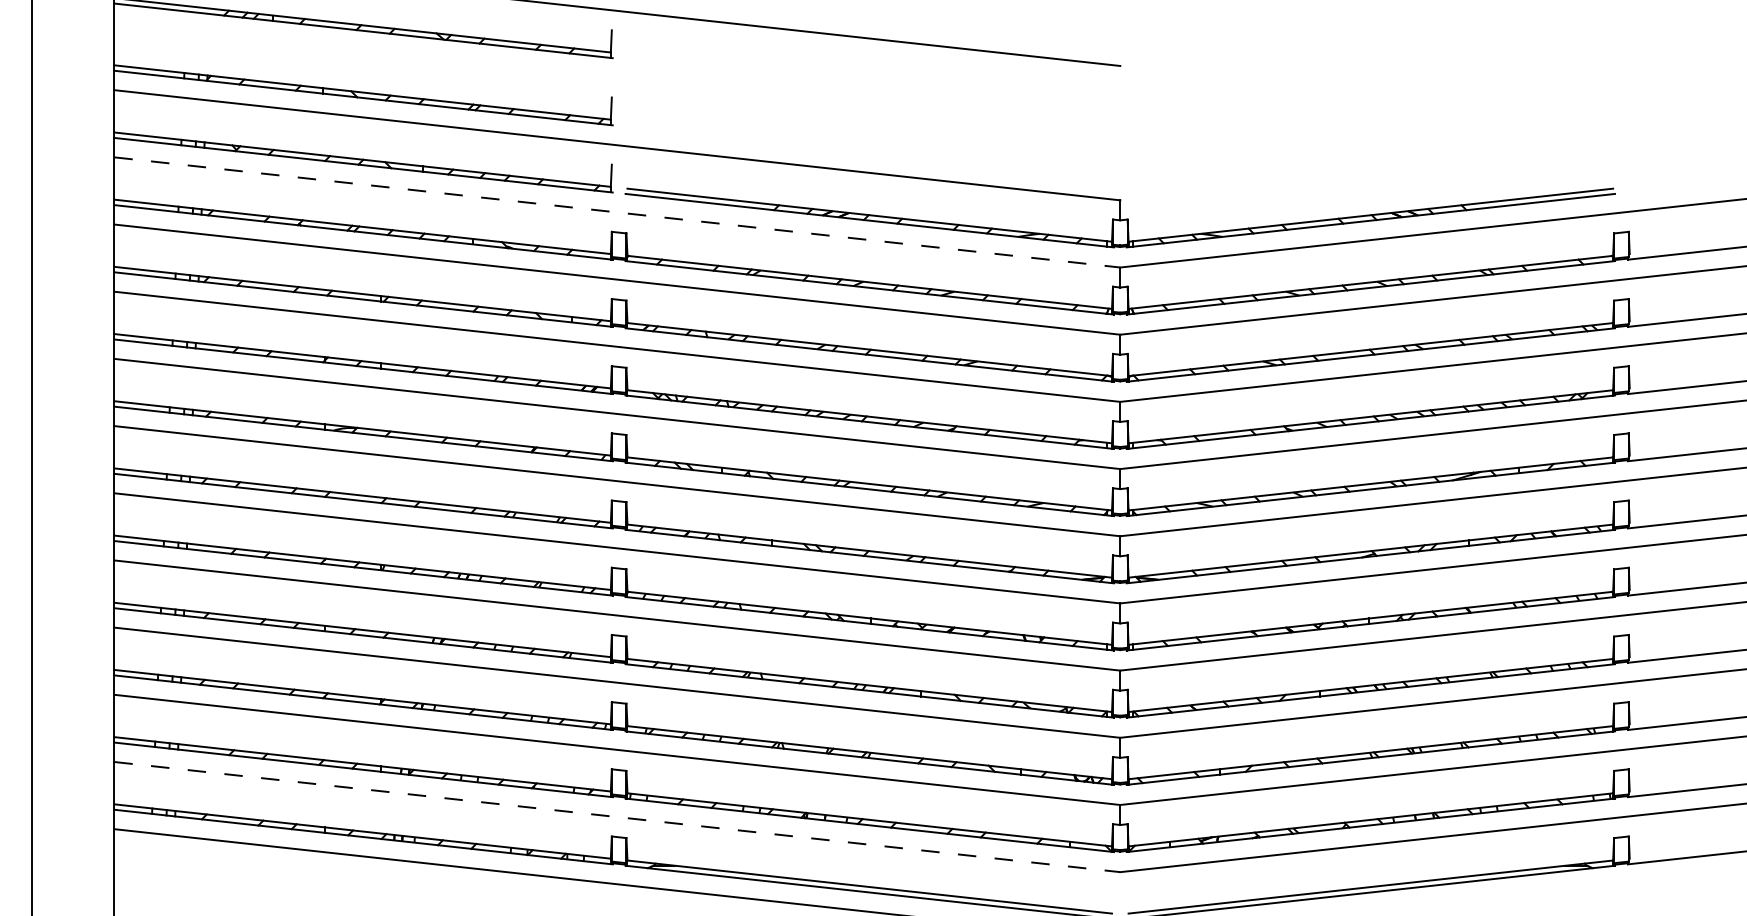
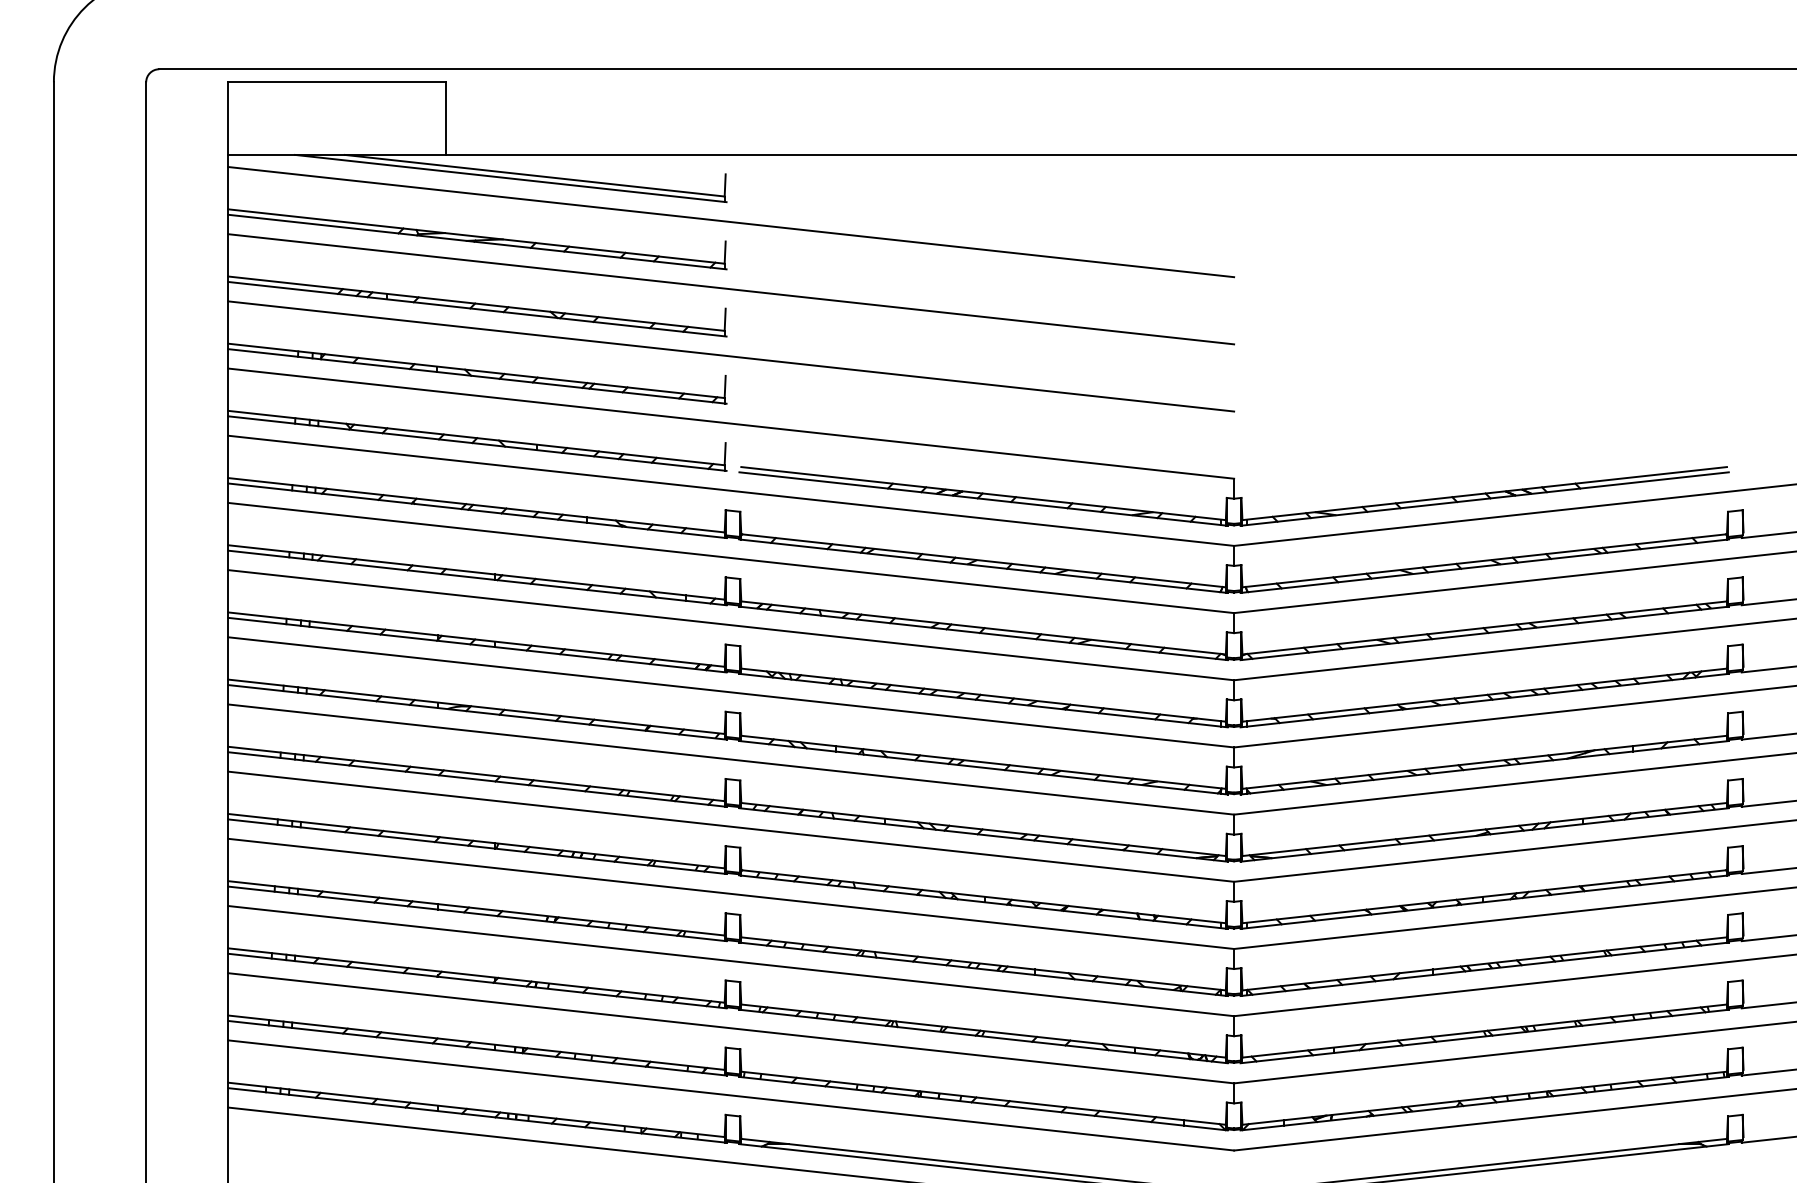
line: (617, 78) -> (731, 356), added
line: (617, 212) -> (731, 490), dashed -> solid
line: (617, 817) -> (731, 1095), dashed -> solid

